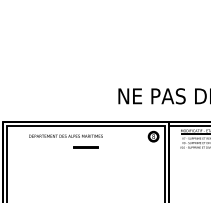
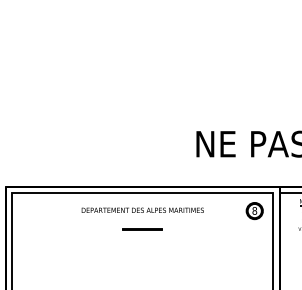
text: (65, 135) -> (141, 209), moved

